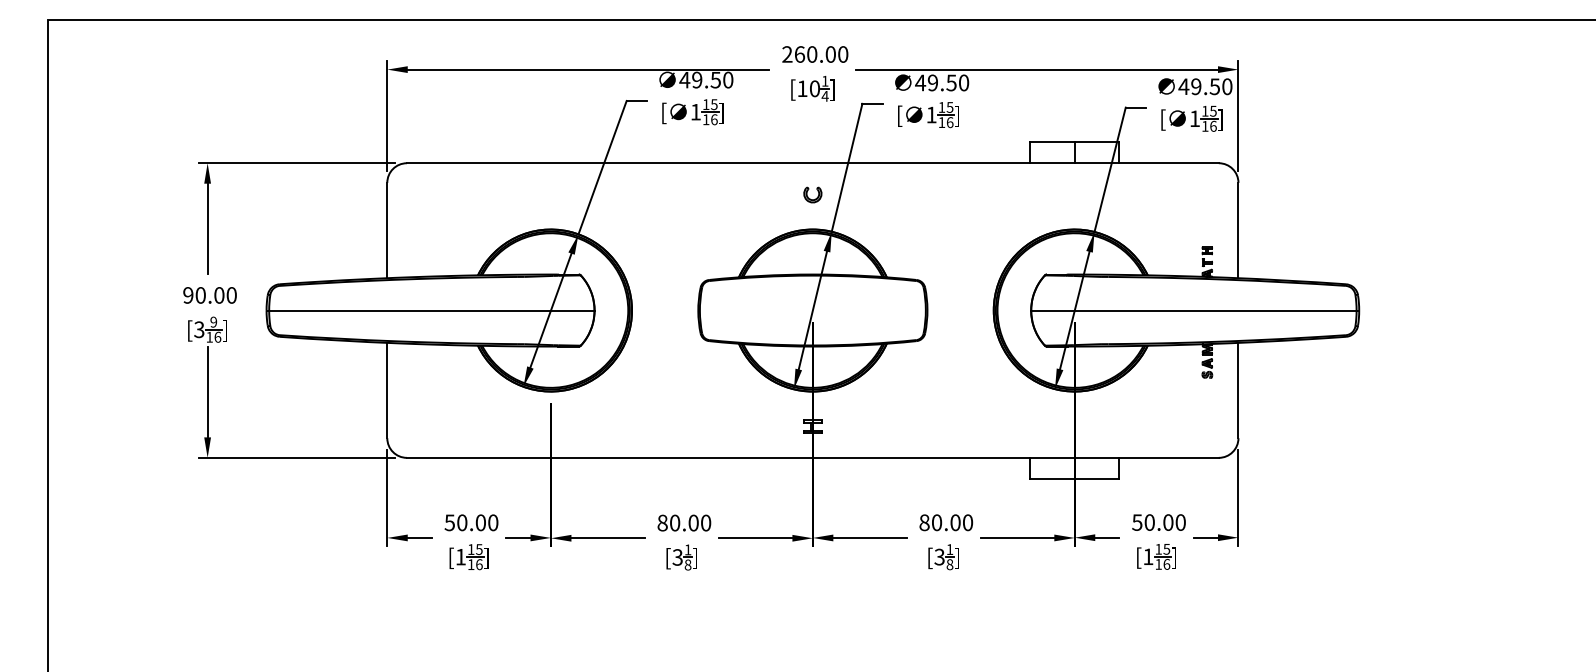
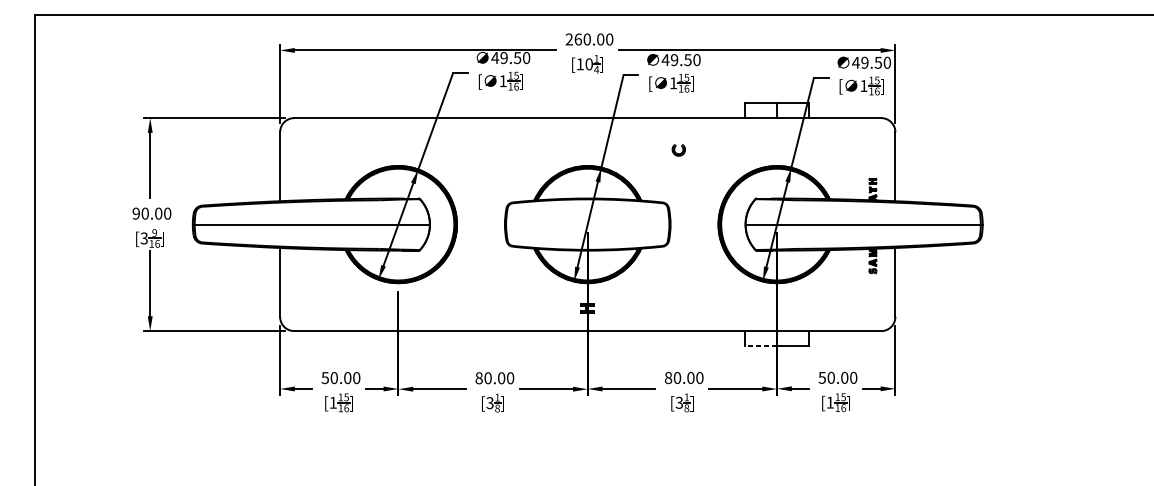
part: (812, 194) -> (678, 150), moved
line: (1051, 479) -> (760, 346), solid -> dashed

